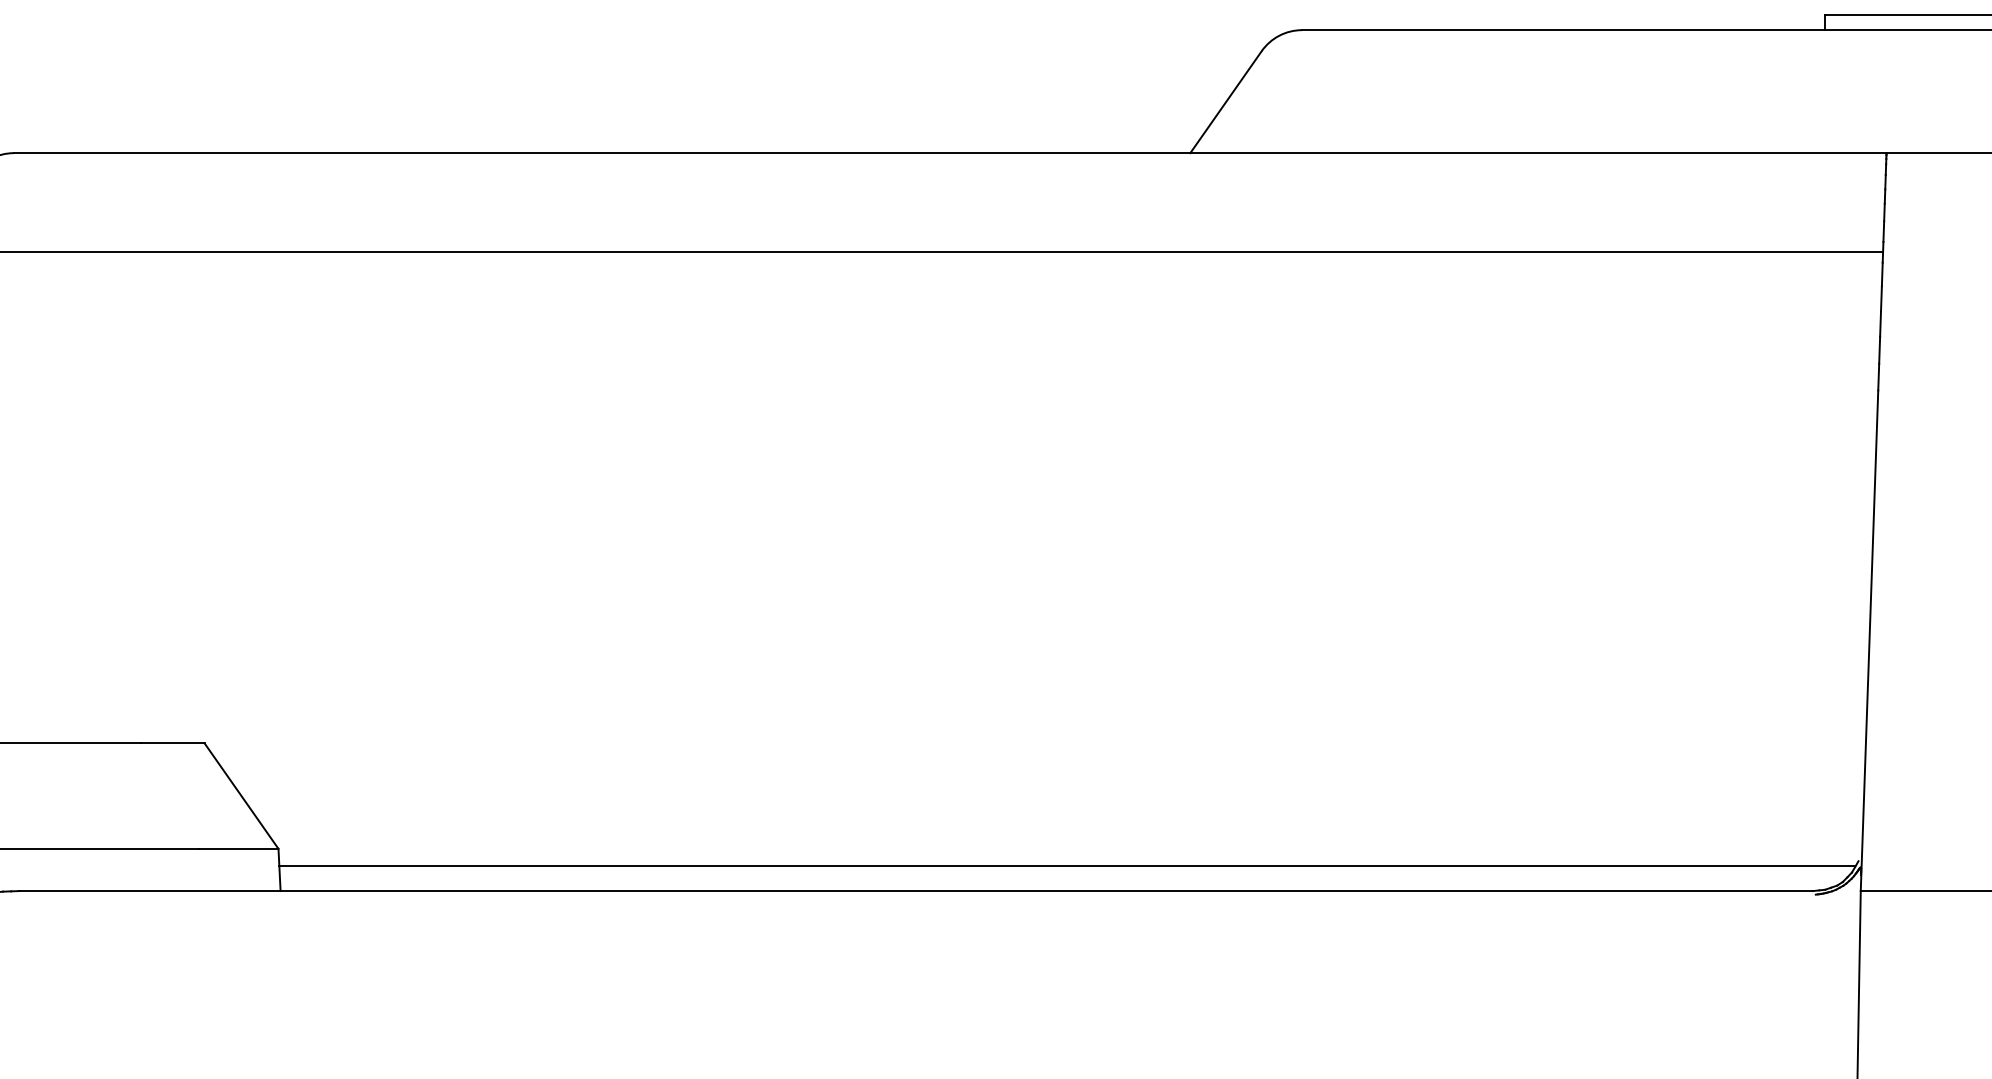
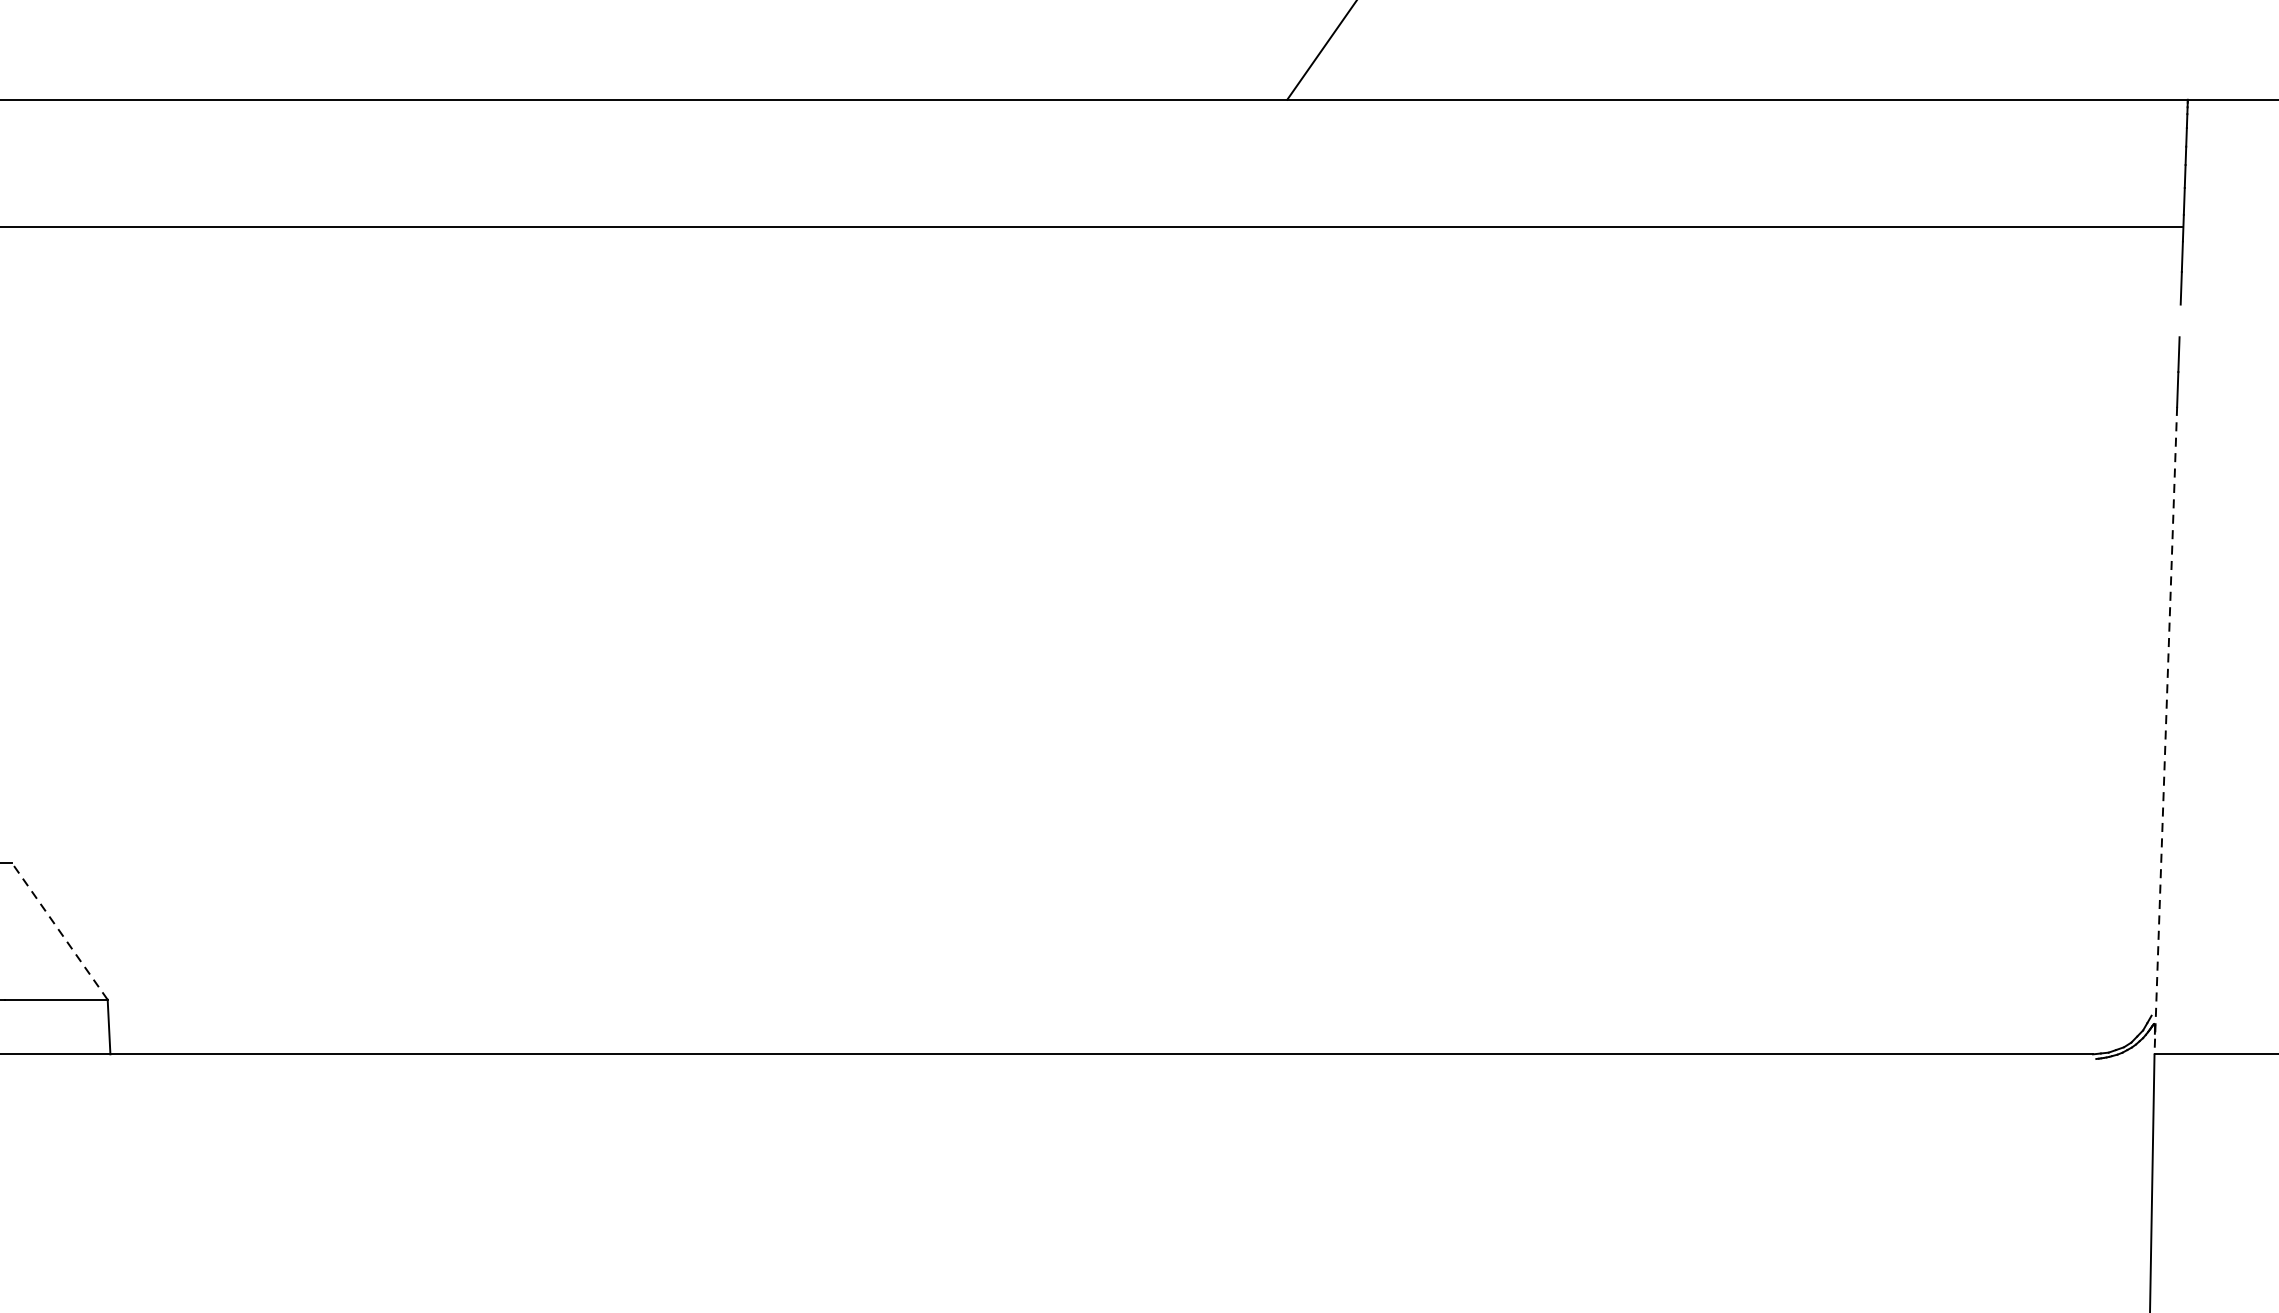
line: (1880, 323) -> (2180, 320), removed
line: (1869, 641) -> (2165, 731), solid -> dashed
line: (241, 795) -> (59, 930), solid -> dashed
line: (1066, 866) -> (1127, 1022), removed

